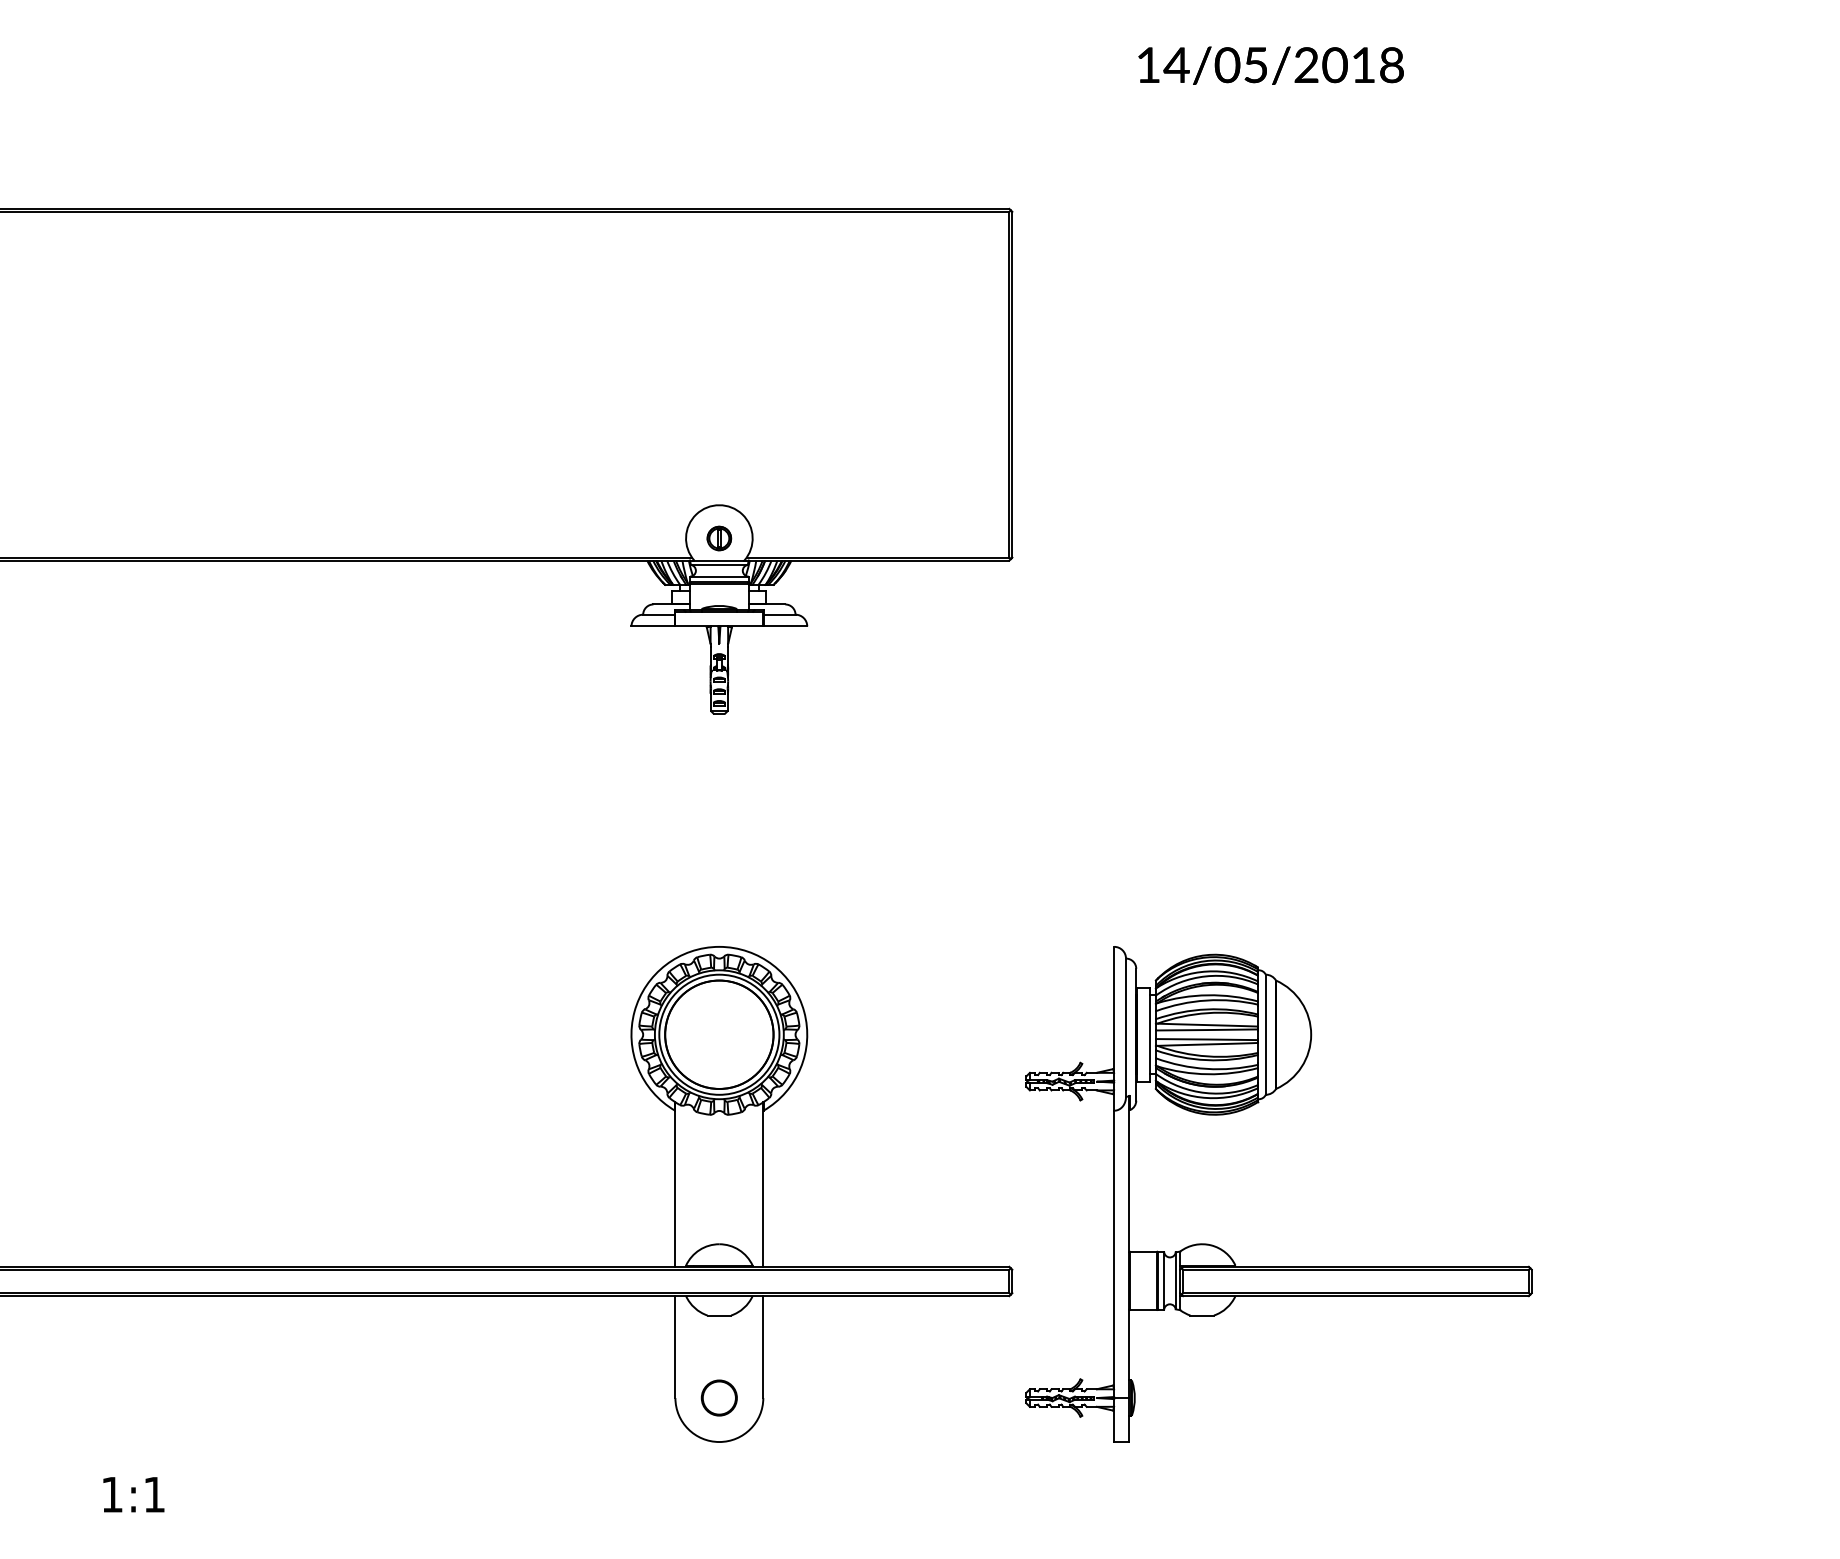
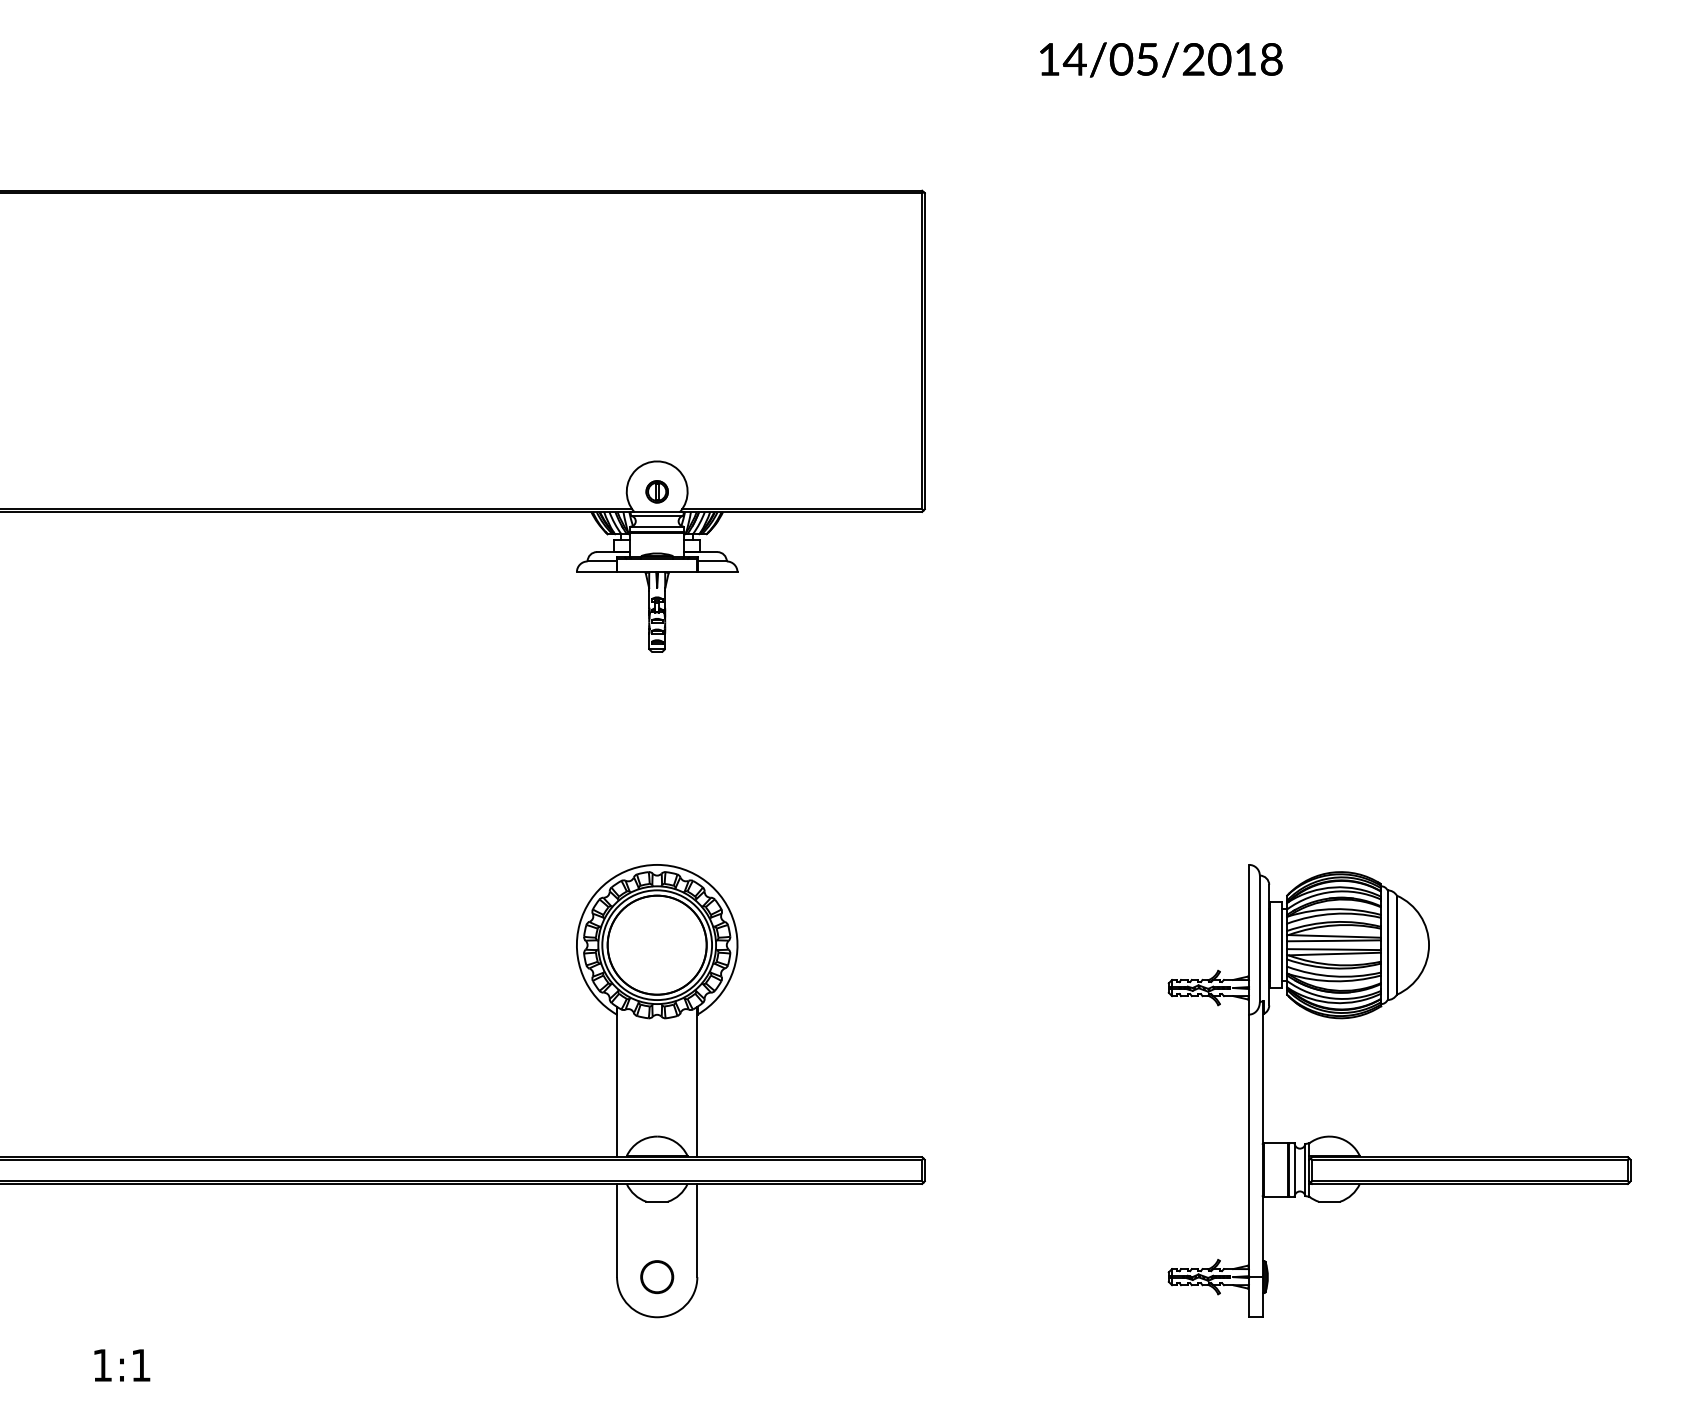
part: (1278, 1266) -> (1399, 1156), moved

